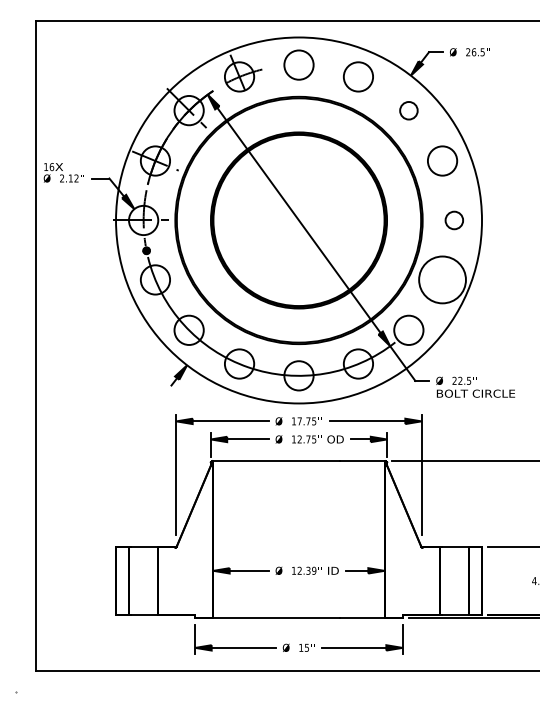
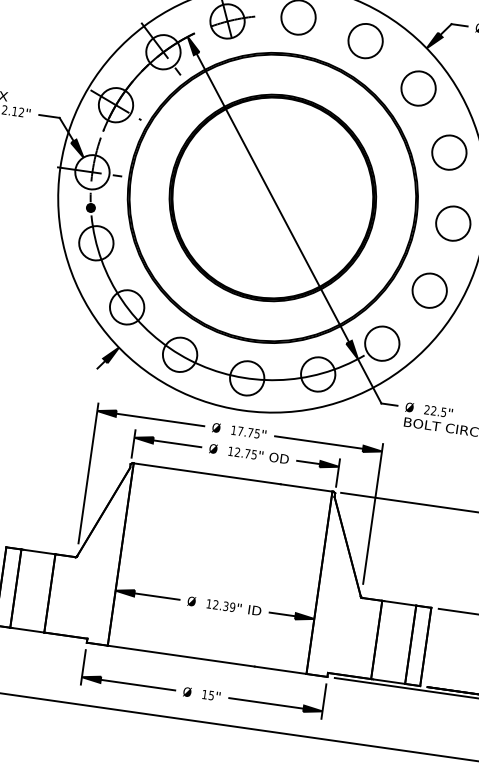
circle: (408, 110) -> (418, 88), size x1.67
circle: (454, 220) -> (453, 223), size x1.67
circle: (442, 279) -> (429, 290), size x0.62

